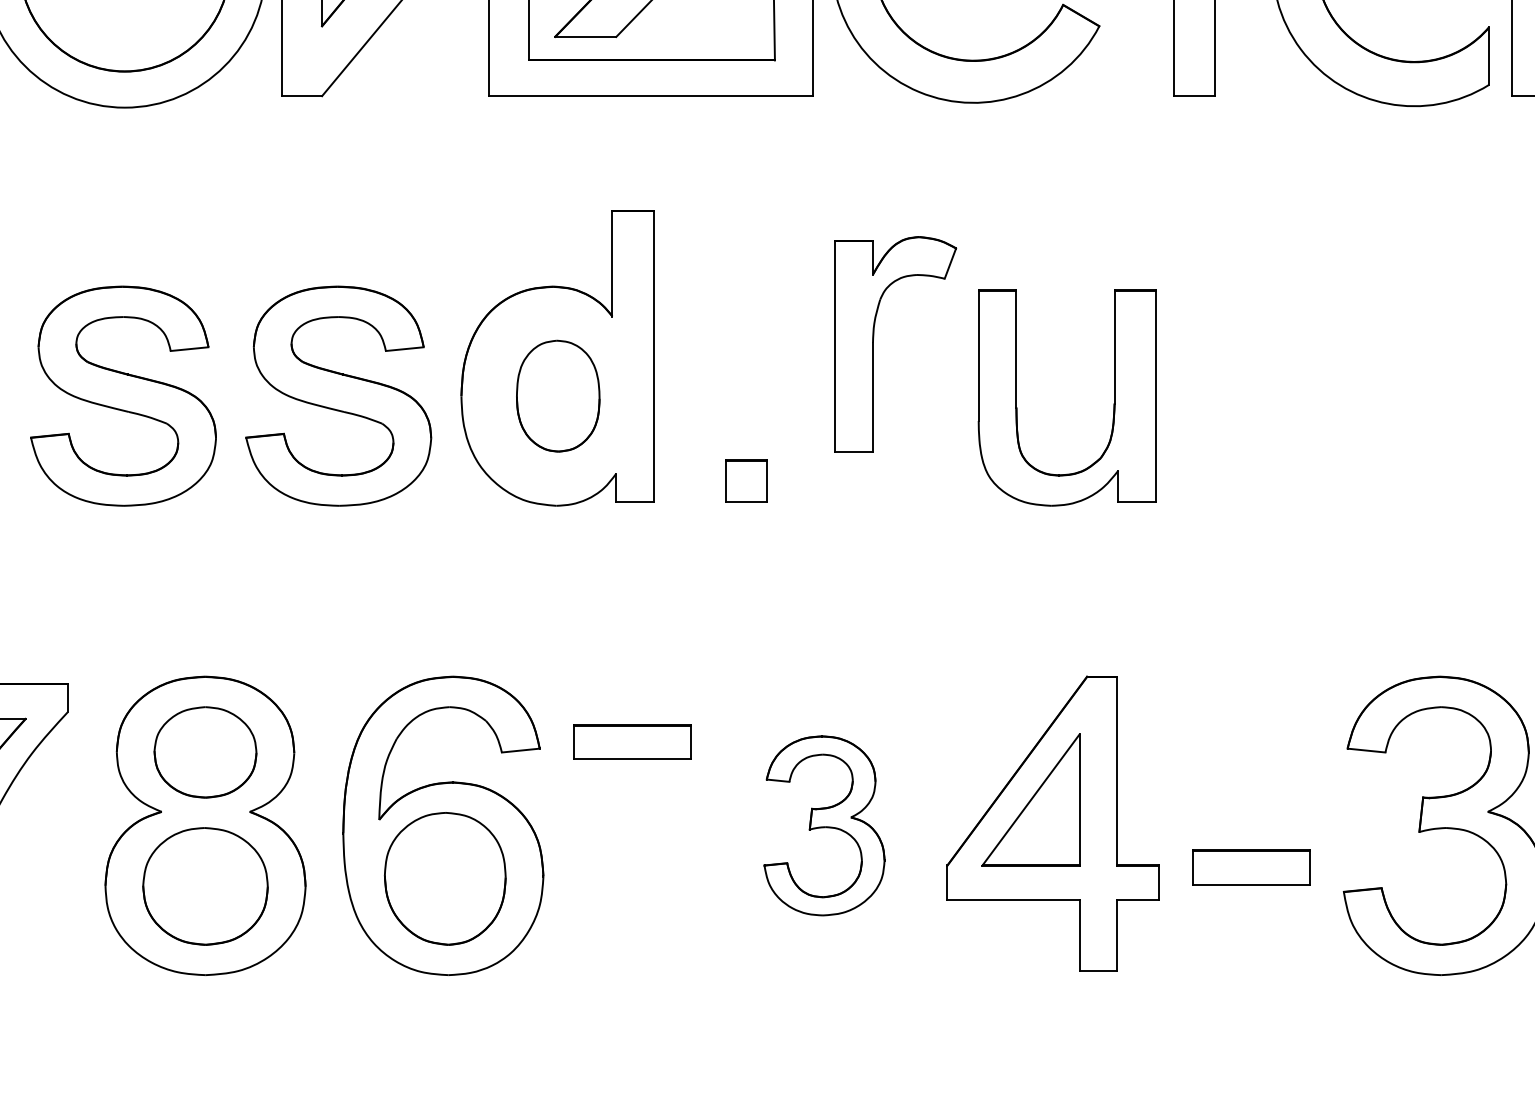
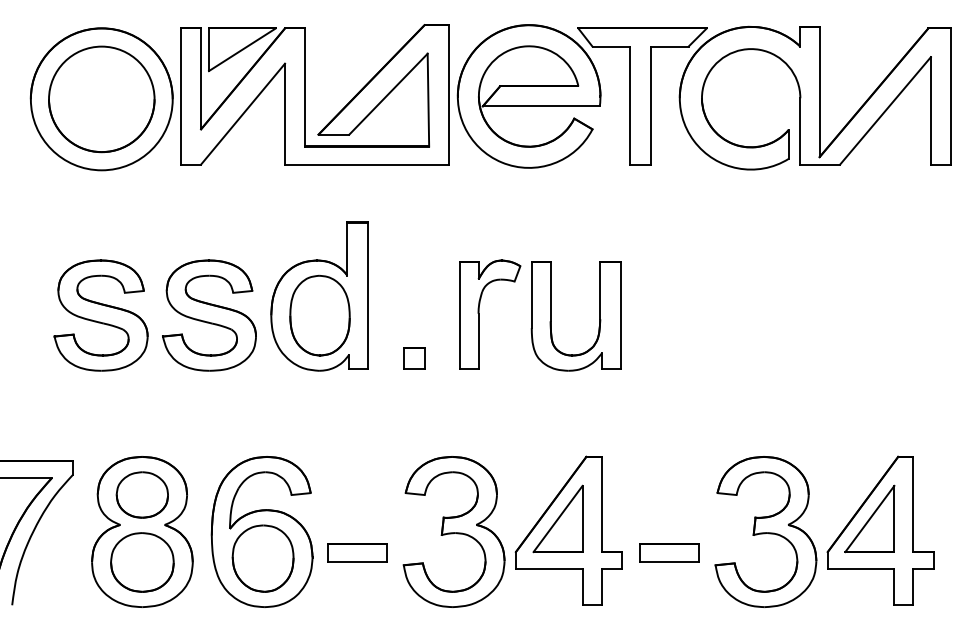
part: (874, 344) -> (479, 314), moved
part: (557, 395) -> (319, 315), size x1.43
part: (632, 741) -> (357, 552), moved
part: (823, 824) -> (453, 531), size x1.67

